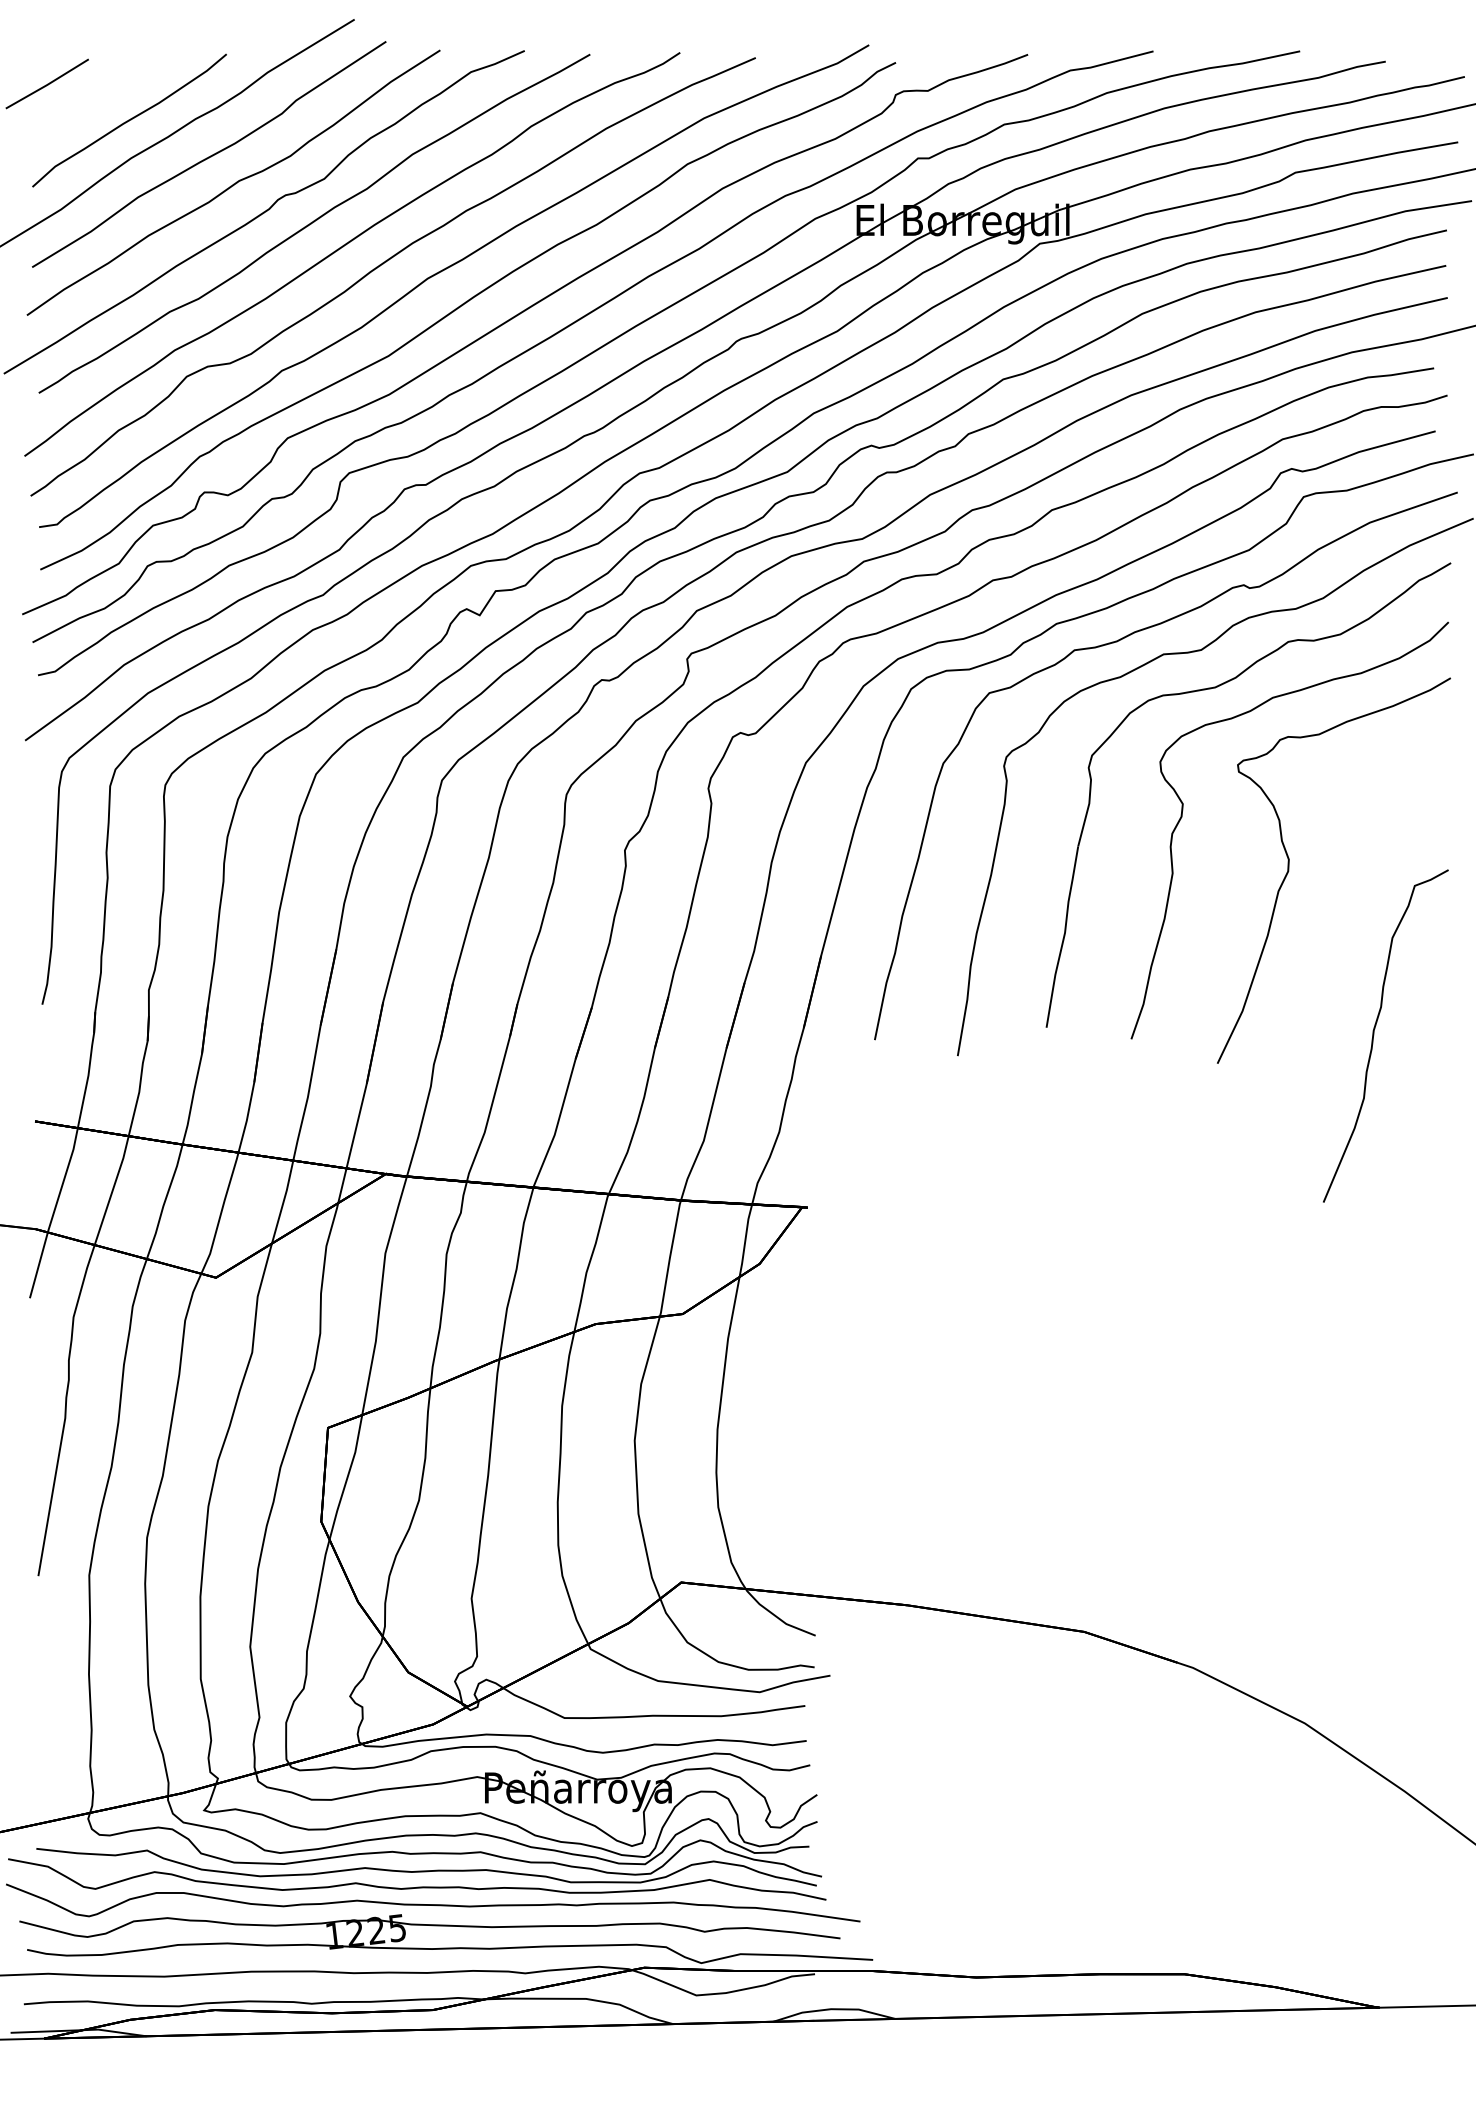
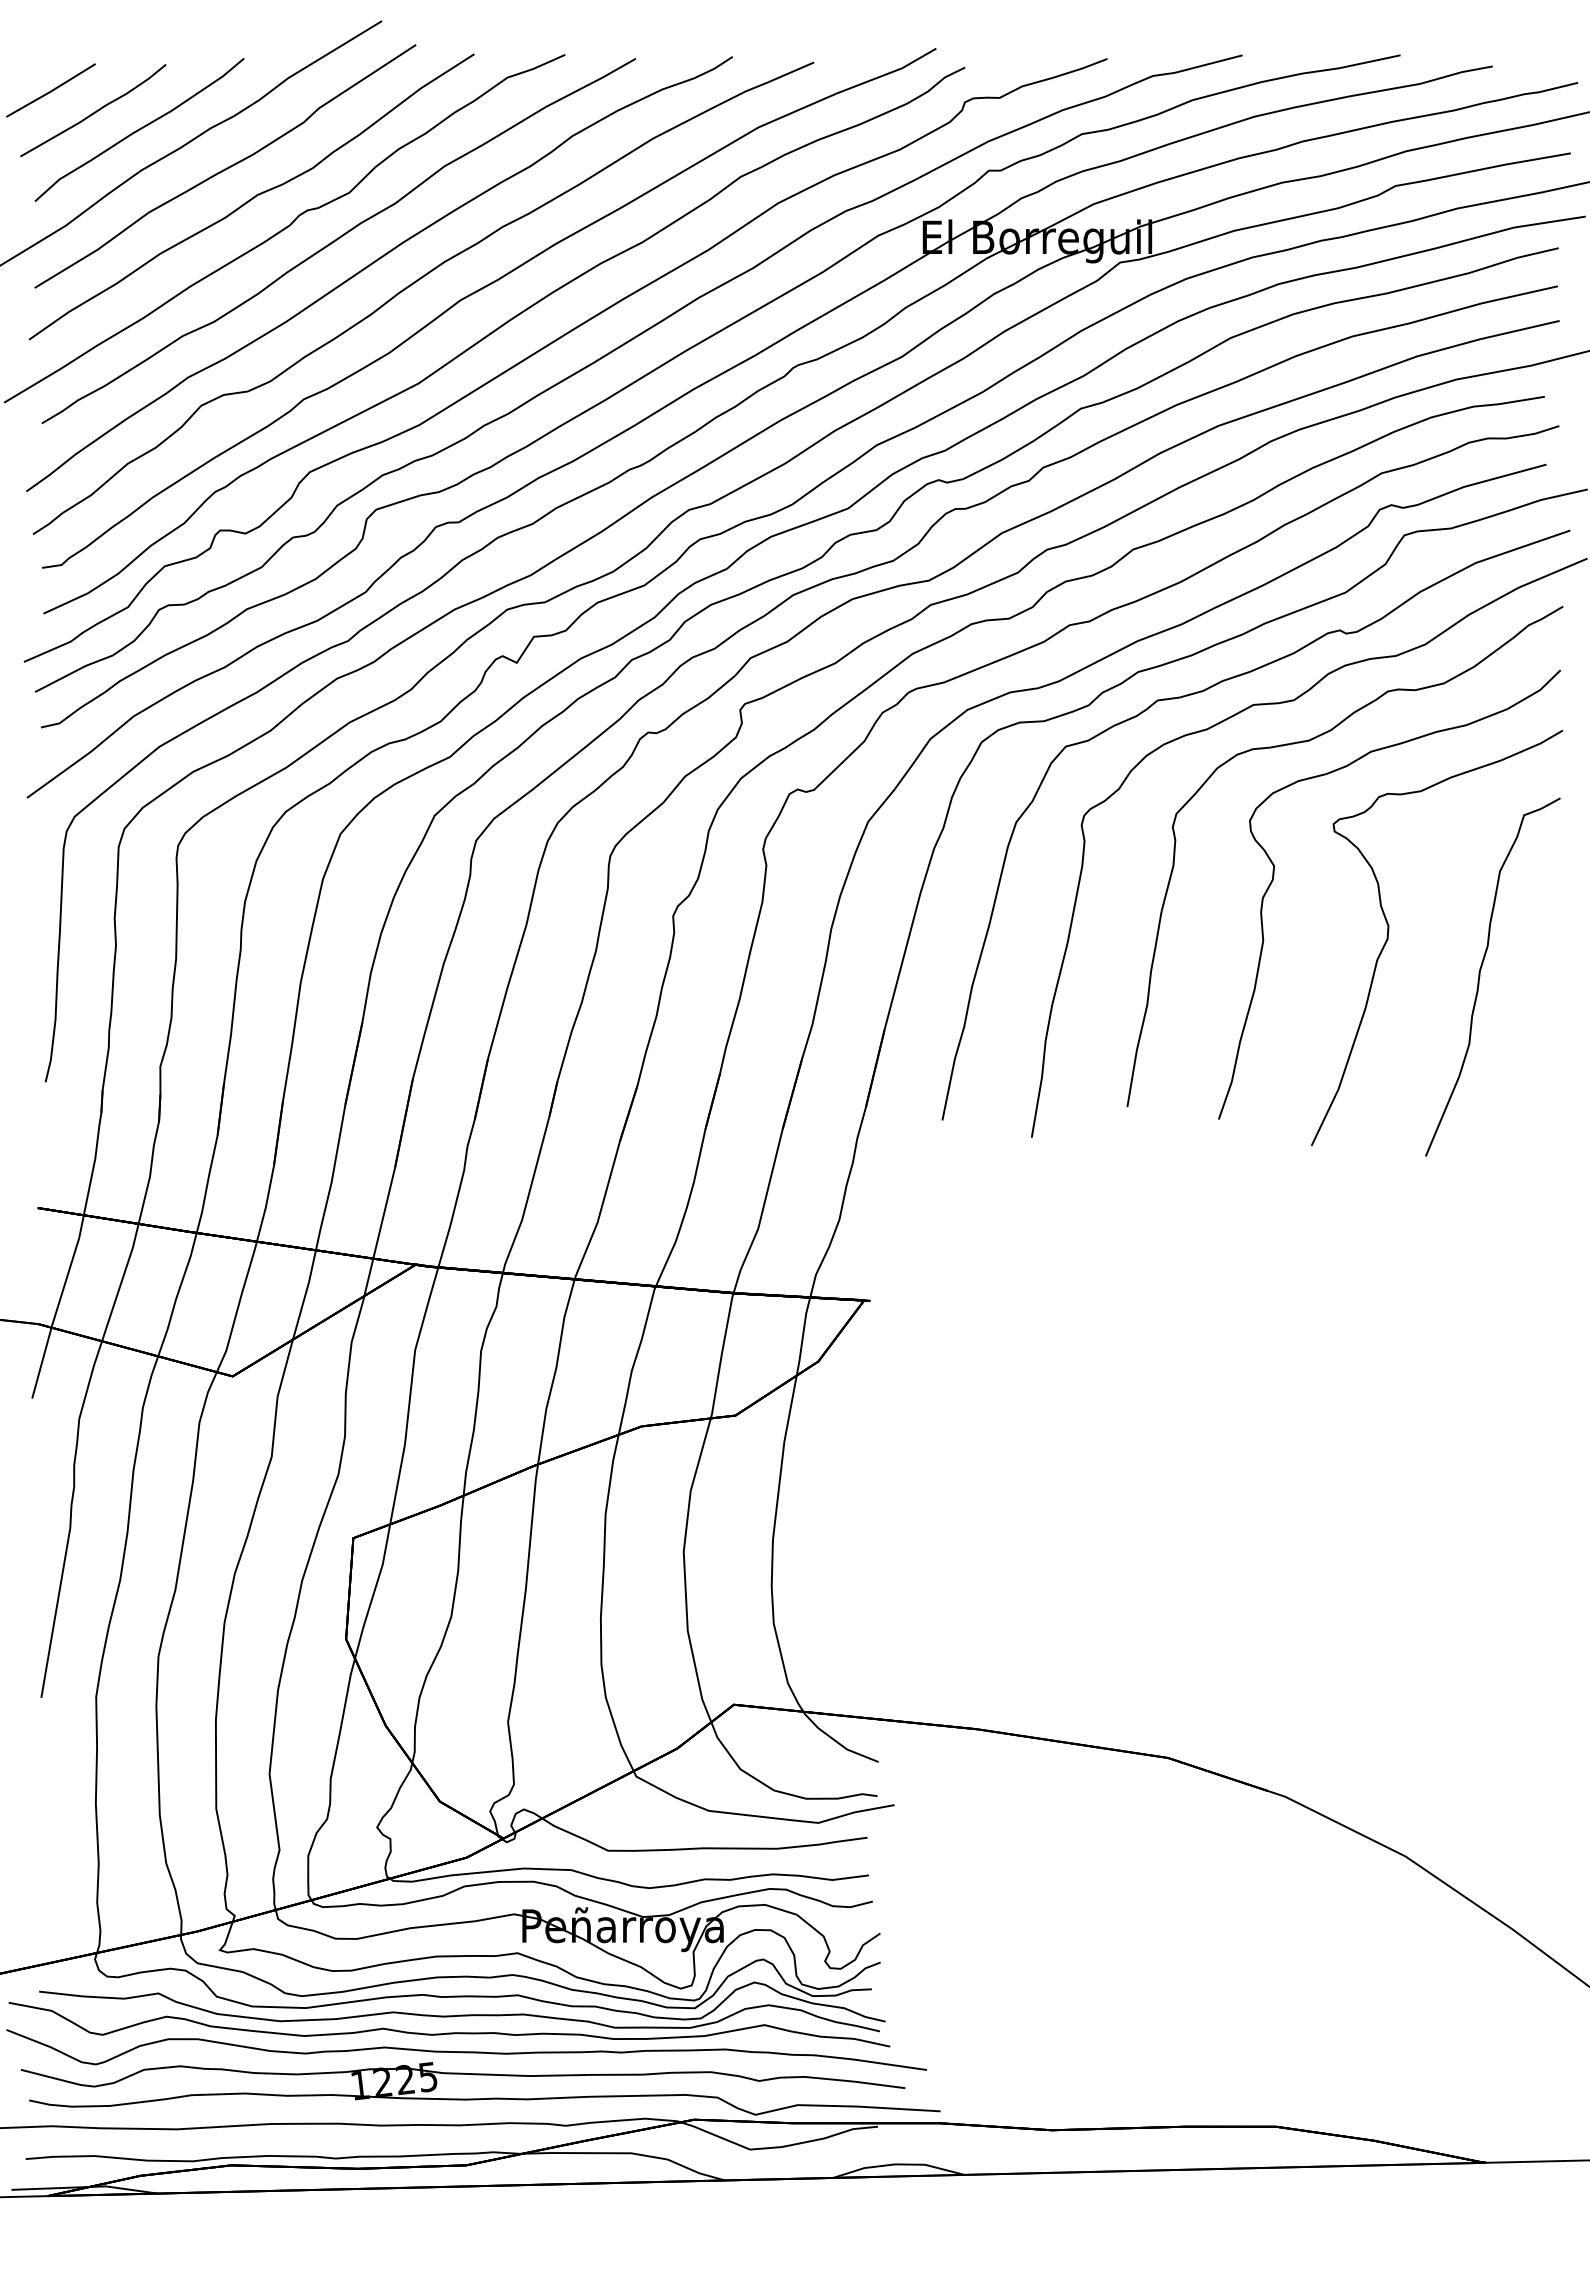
part: (86, 102) -> (93, 110), added
curve: (1374, 1035) -> (1480, 976), moved

